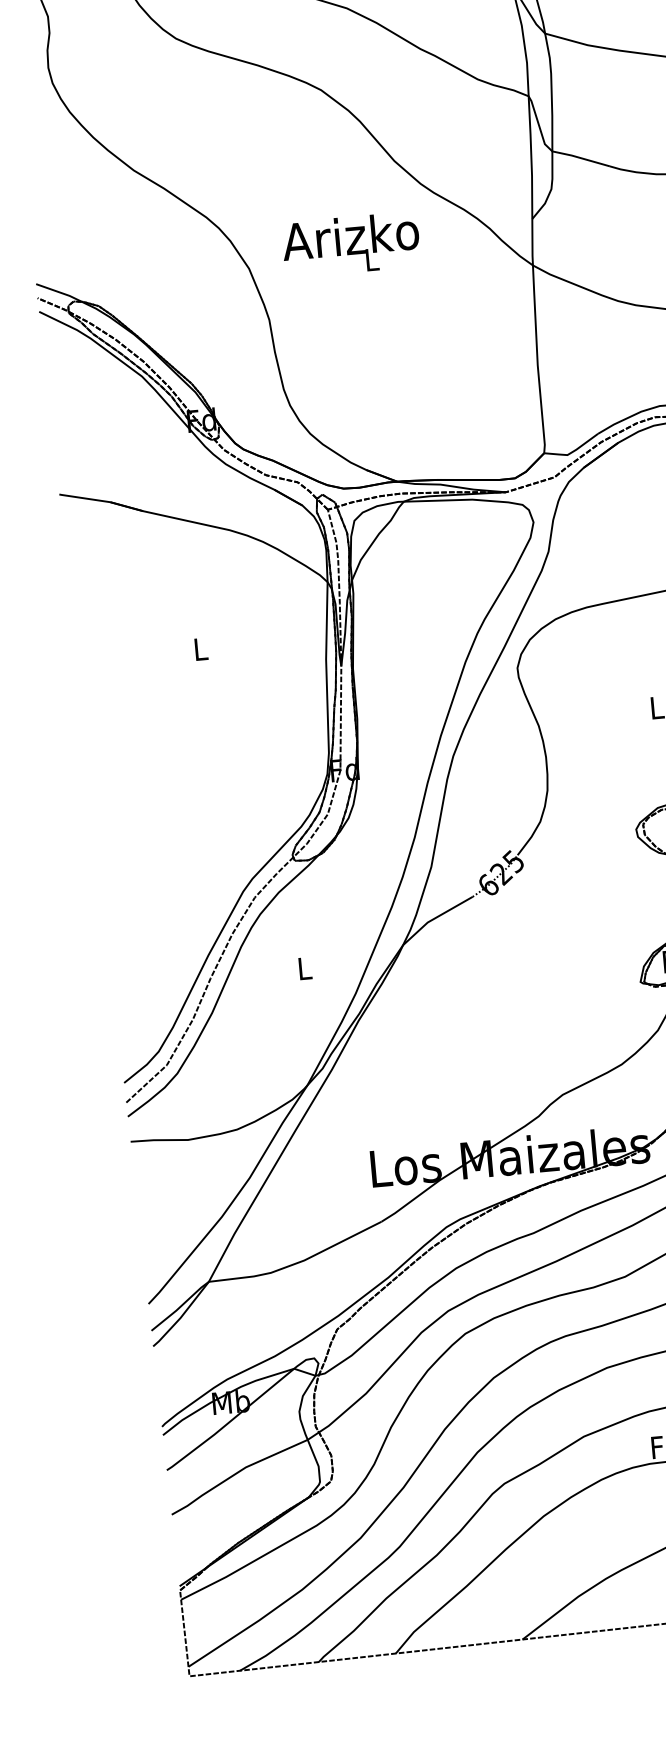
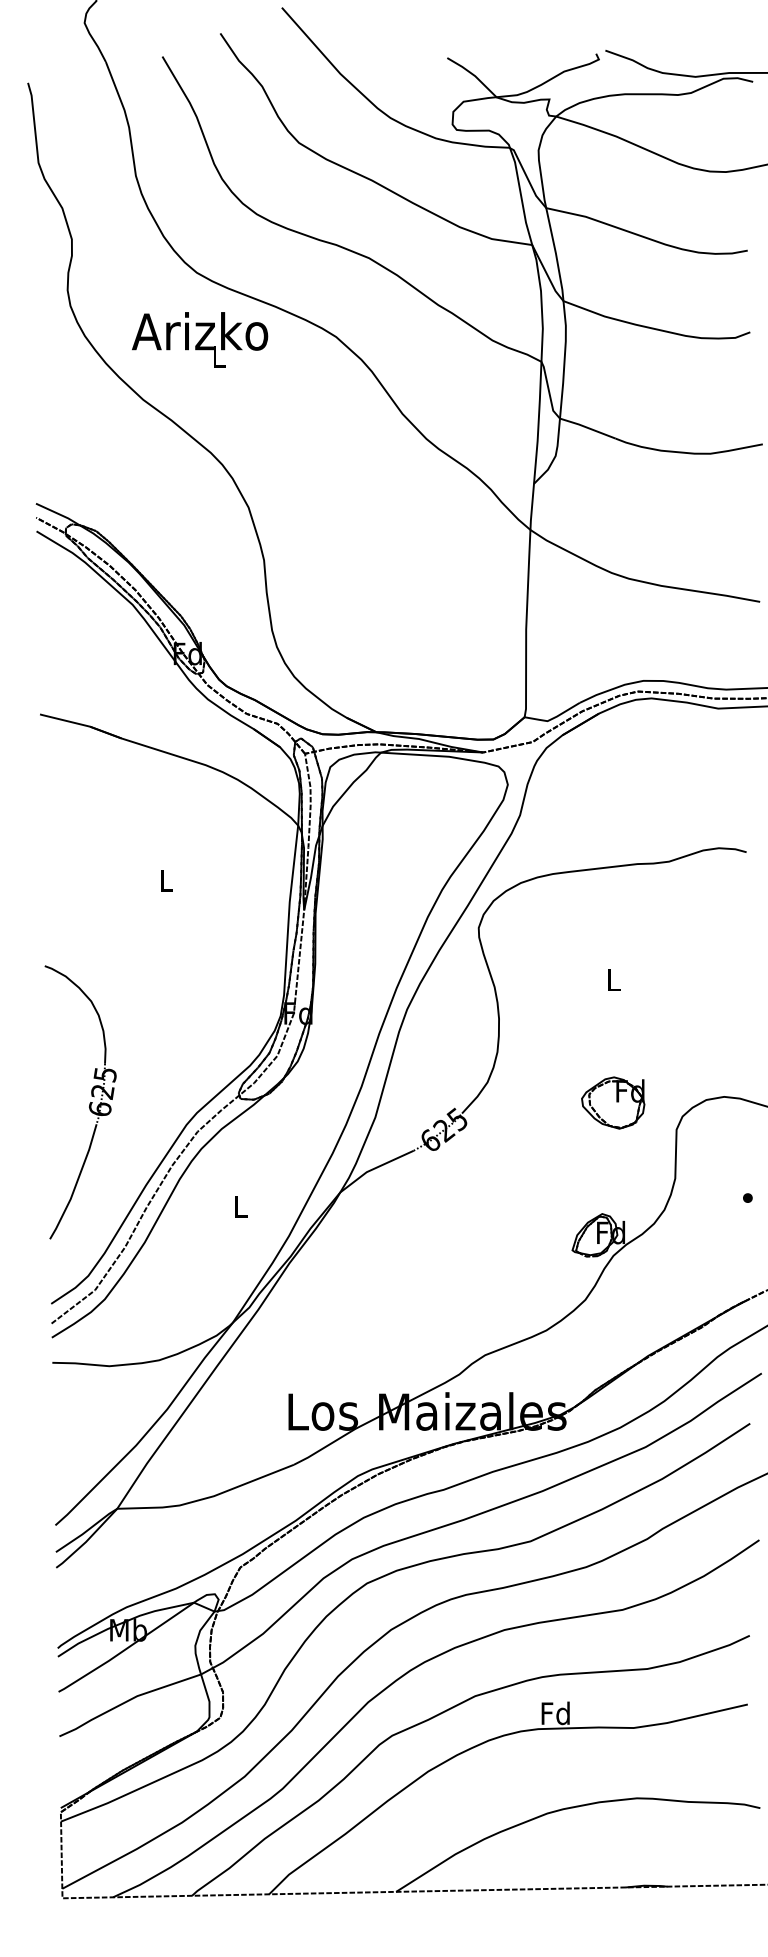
text: (351, 244) -> (200, 339), moved
part: (144, 879) -> (89, 1103), added

